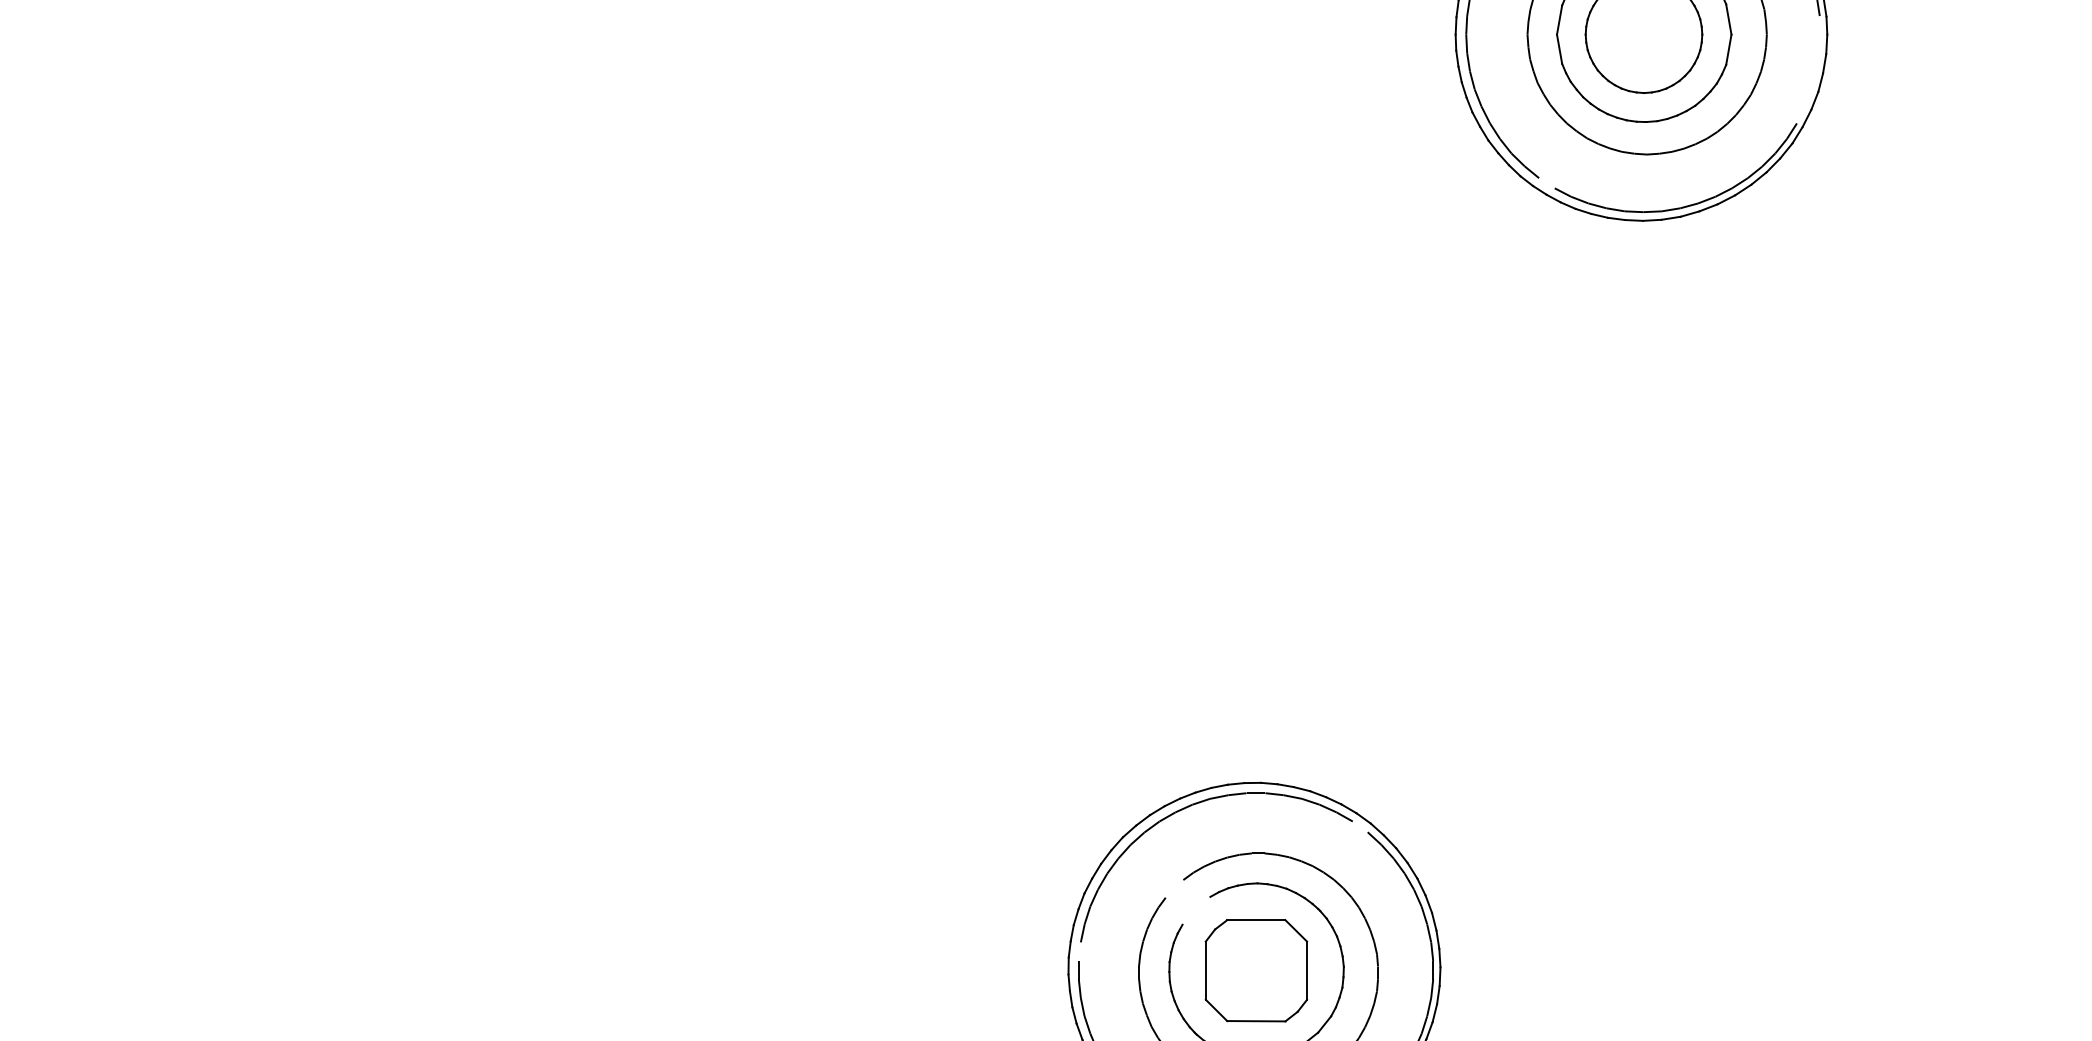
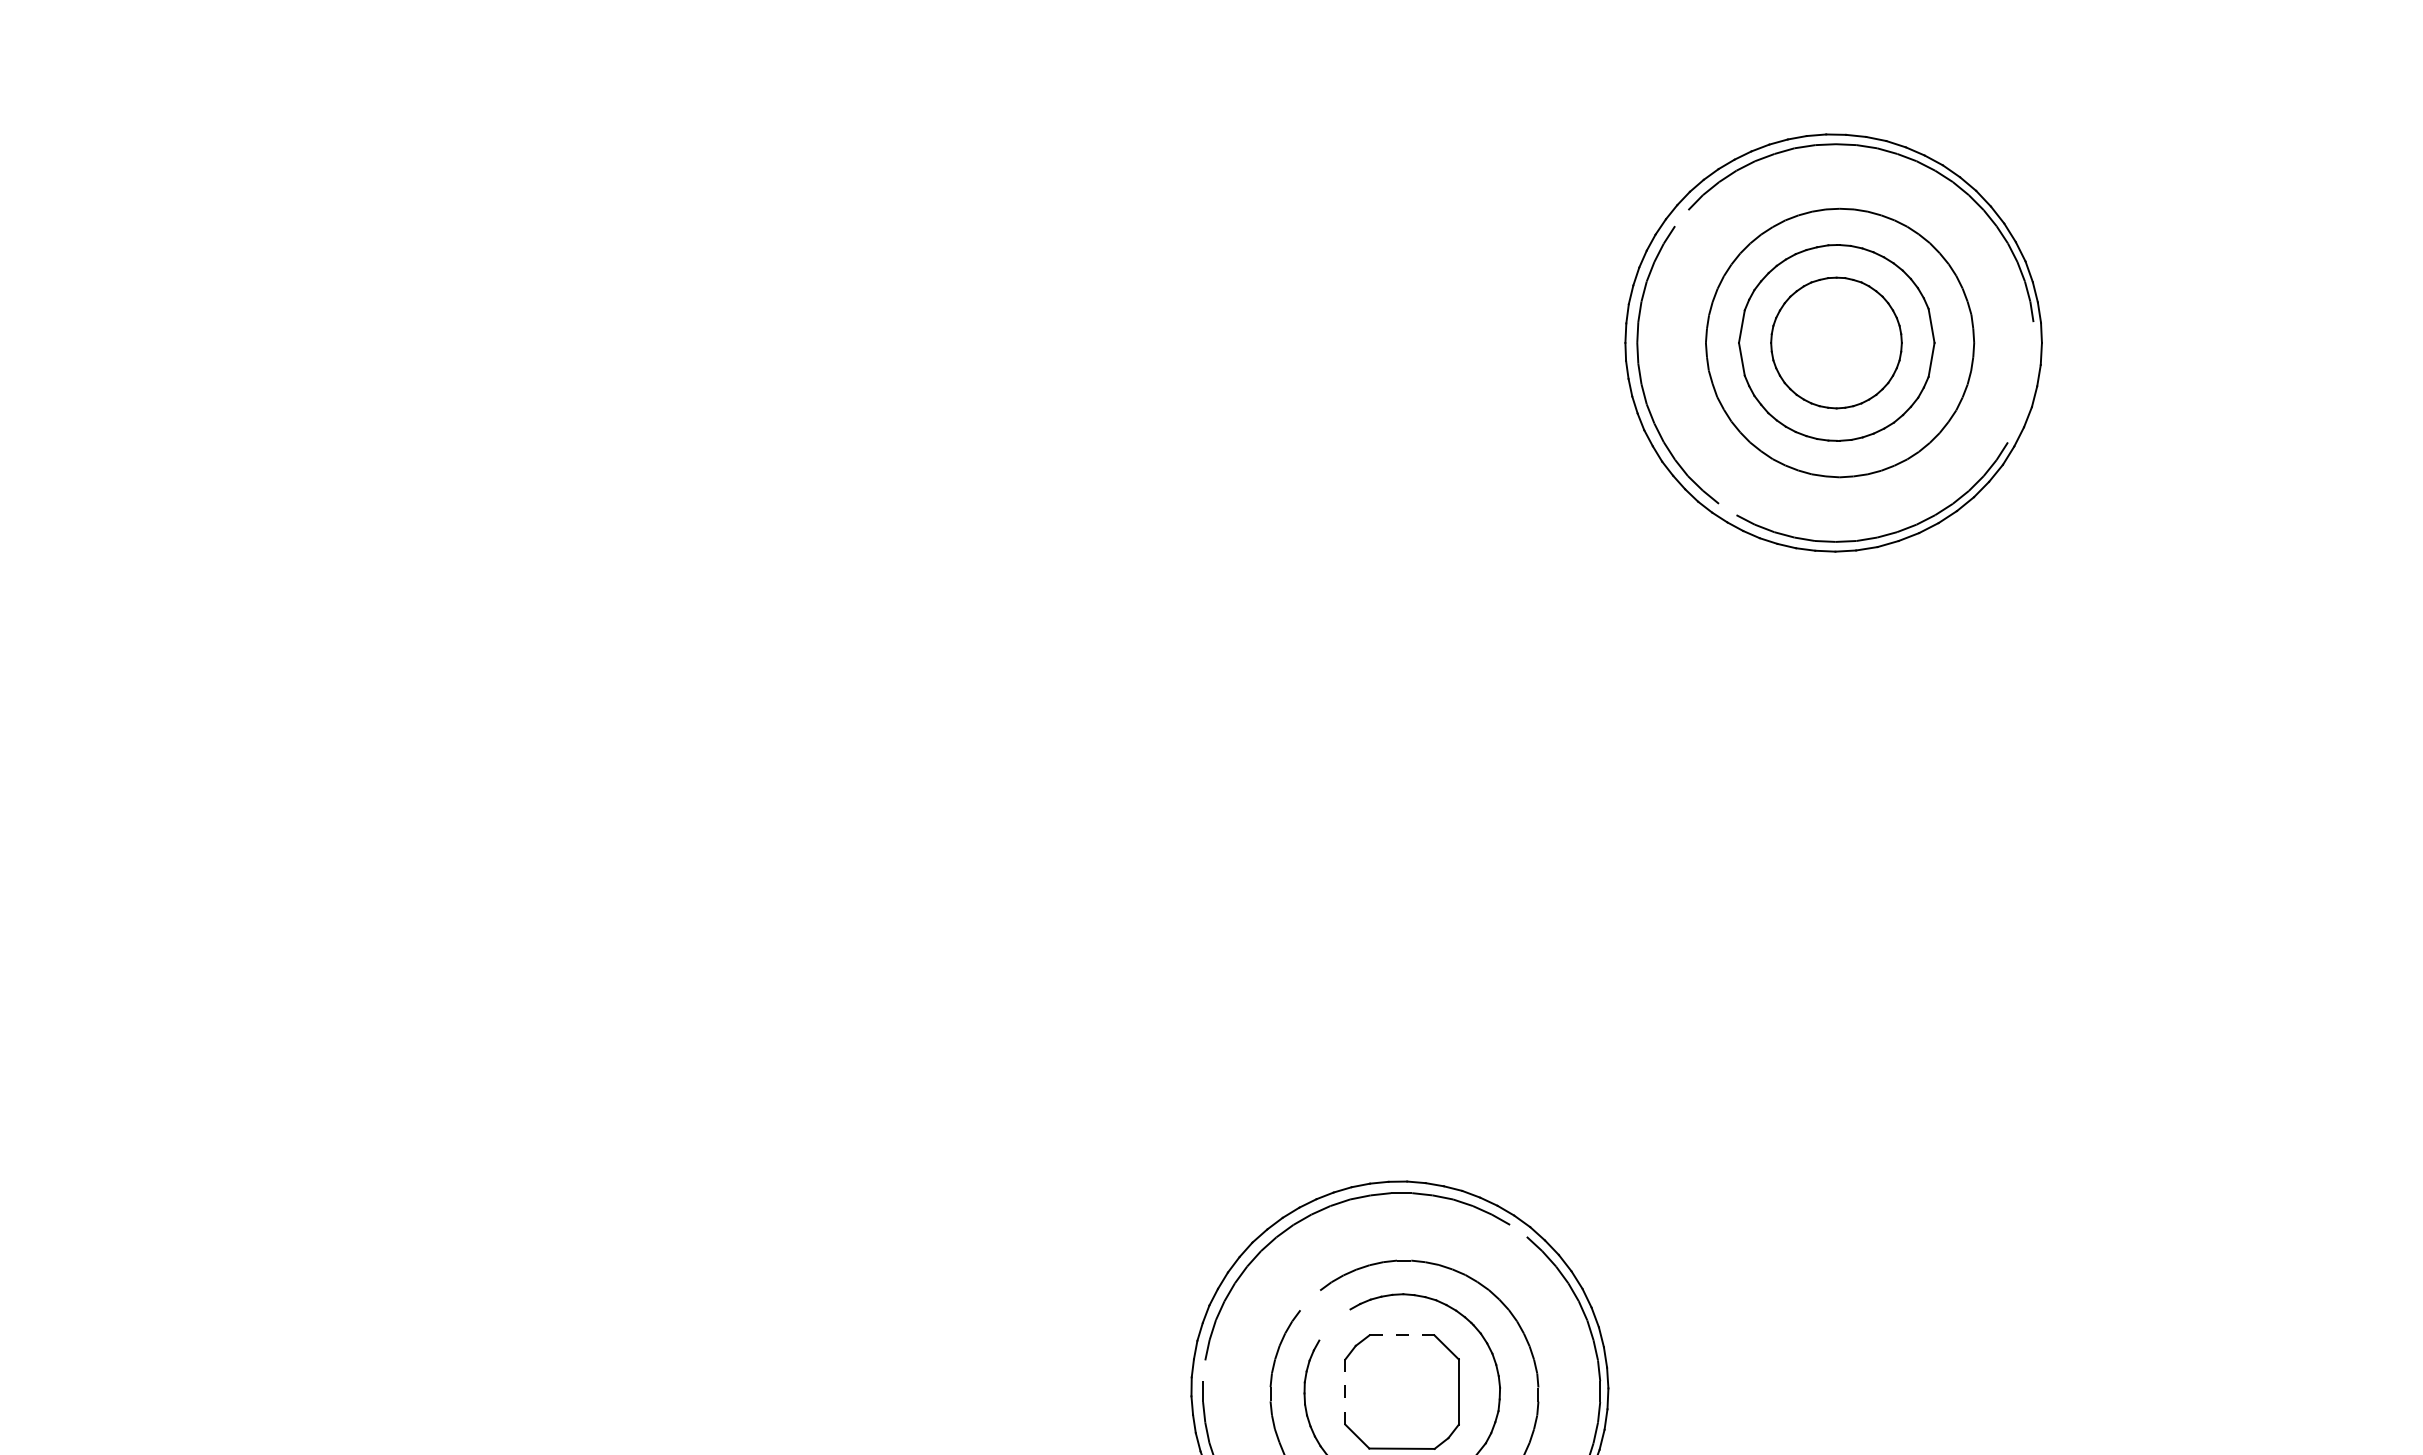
line: (1255, 920) -> (1401, 1335), solid -> dashed
line: (1205, 971) -> (1345, 1392), solid -> dashed

